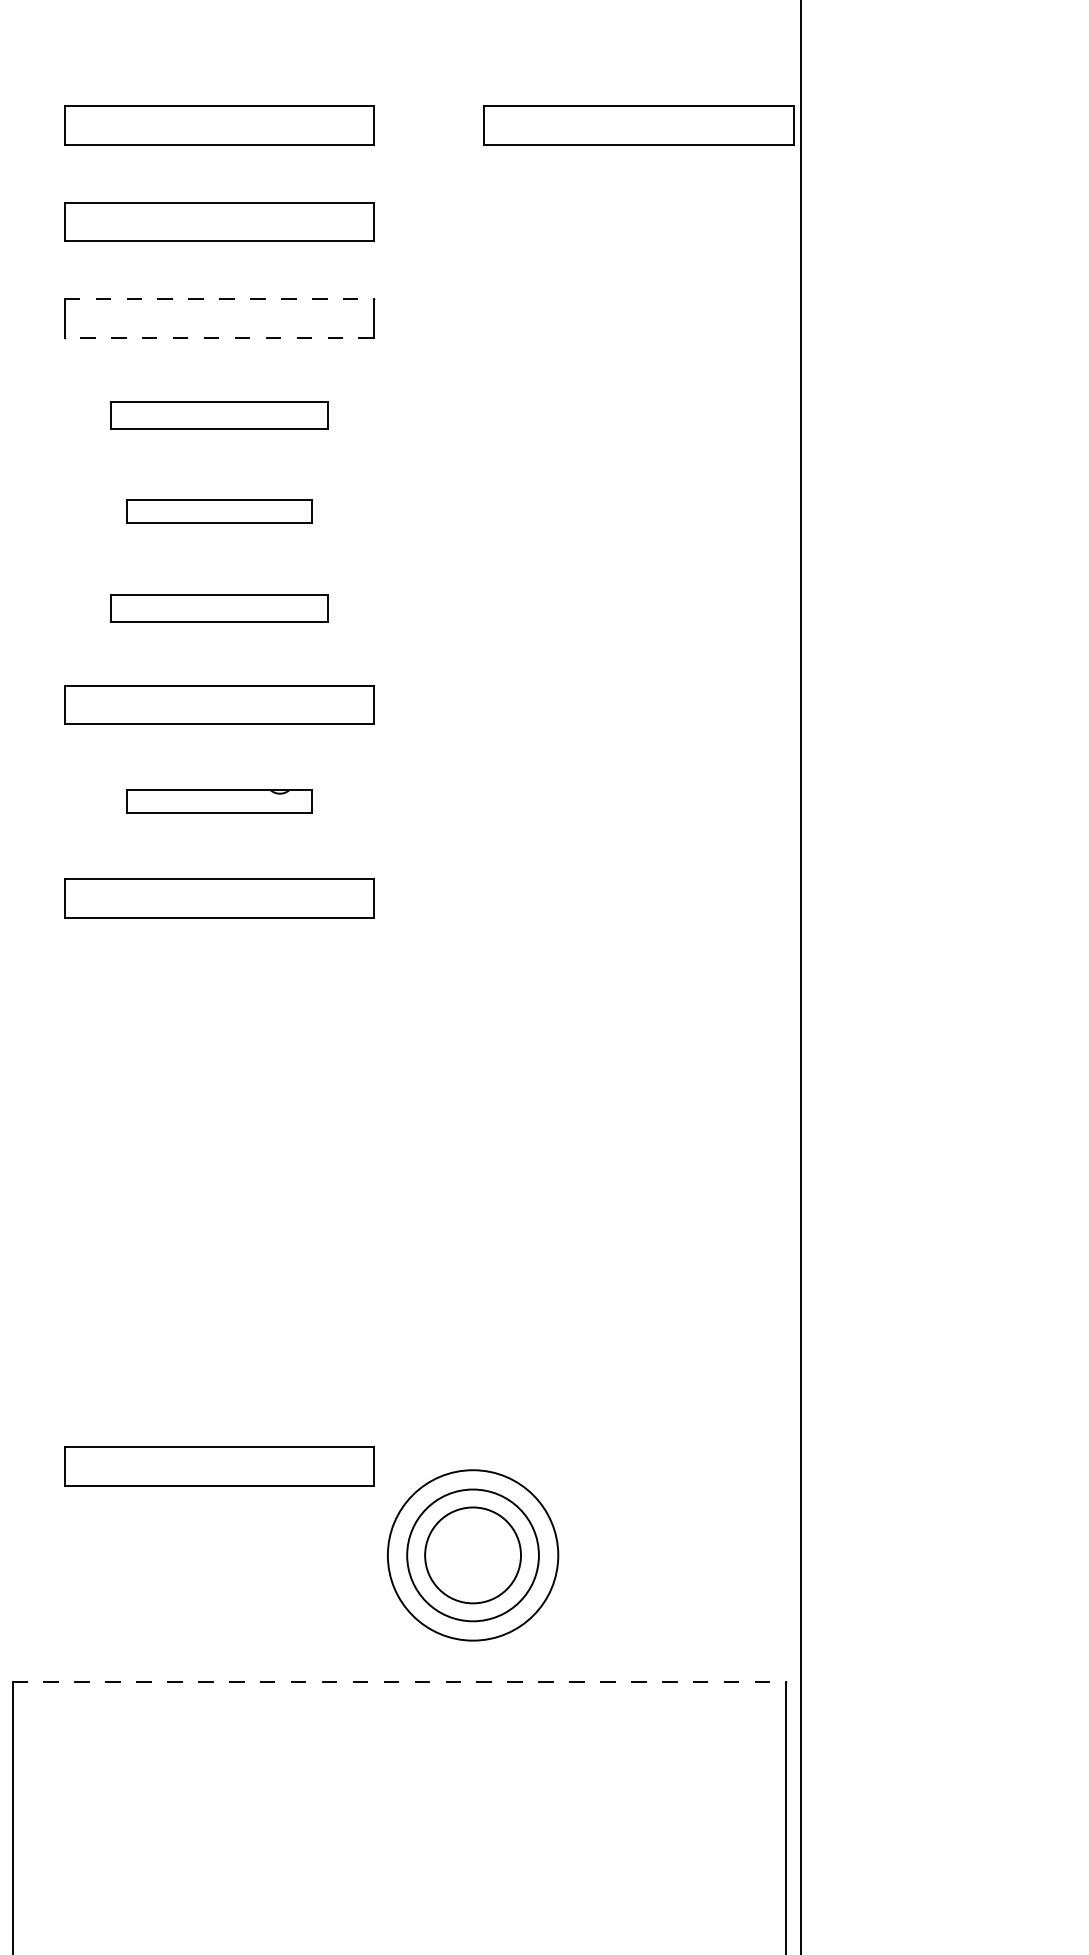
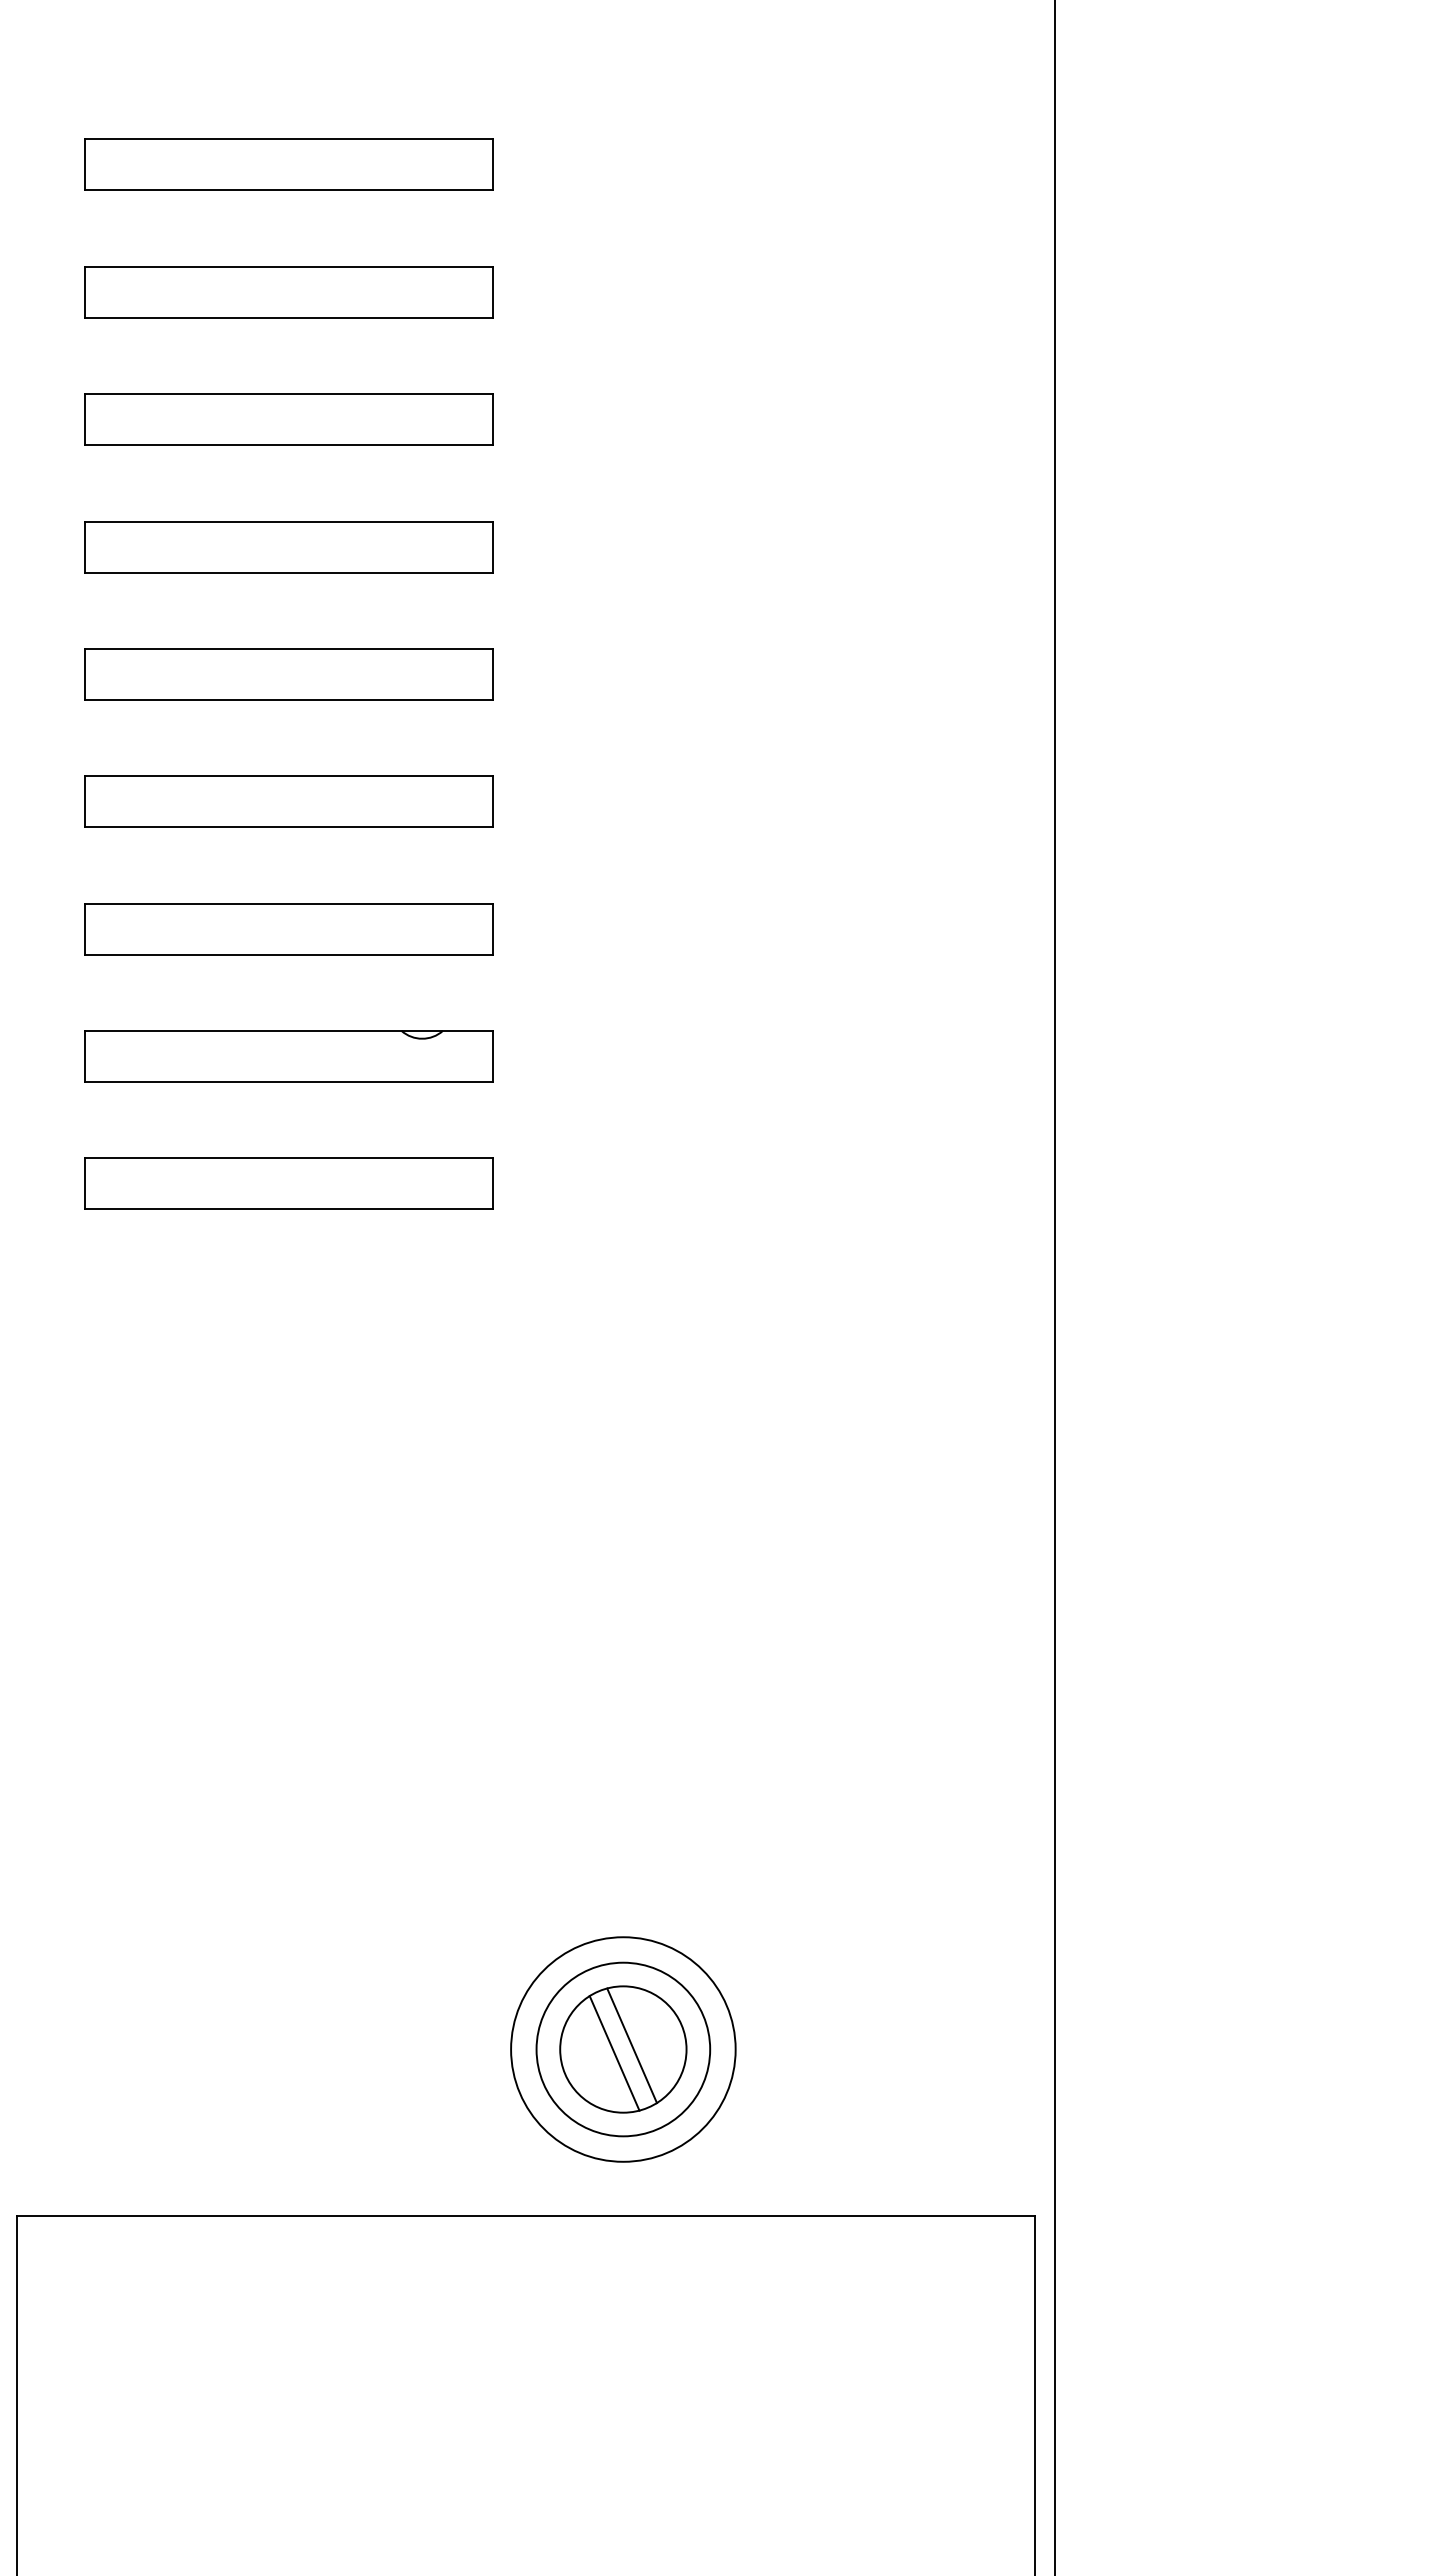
part: (638, 124) -> (841, 164), removed
line: (218, 299) -> (288, 394), dashed -> solid
line: (218, 338) -> (288, 445), dashed -> solid
part: (218, 415) -> (288, 547), size x1.43
part: (218, 511) -> (288, 674), size x1.67
part: (218, 608) -> (288, 801), size x1.43
part: (218, 801) -> (288, 1056), size x1.67
part: (218, 1466) -> (288, 1932), removed
line: (479, 1552) -> (632, 2045), added
line: (466, 1558) -> (614, 2053), added
line: (399, 1682) -> (526, 2216), dashed -> solid

